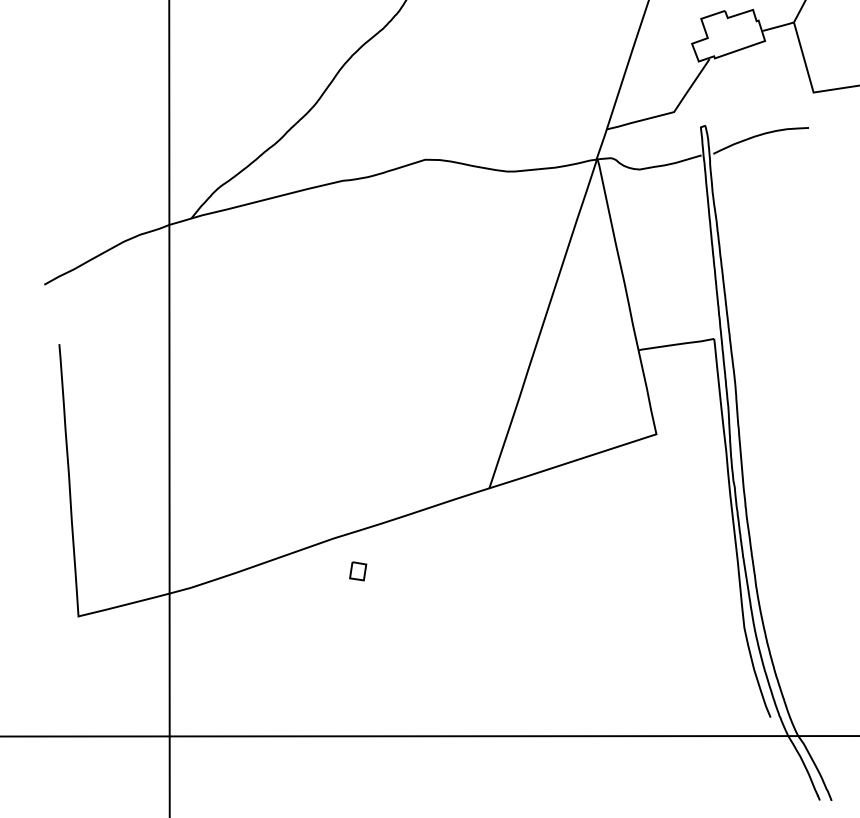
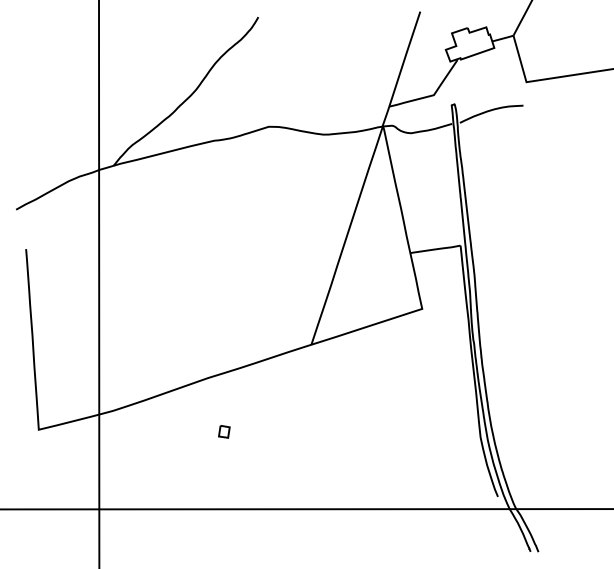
part: (358, 570) -> (224, 431), moved

